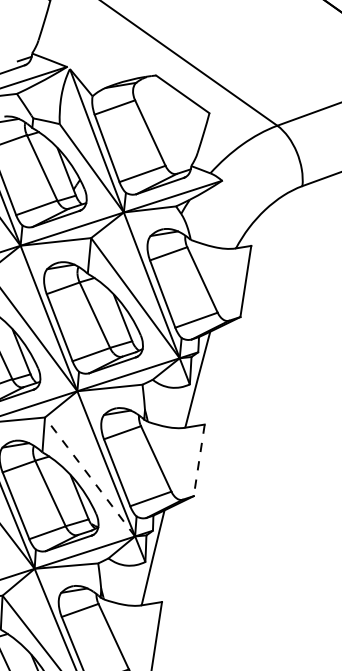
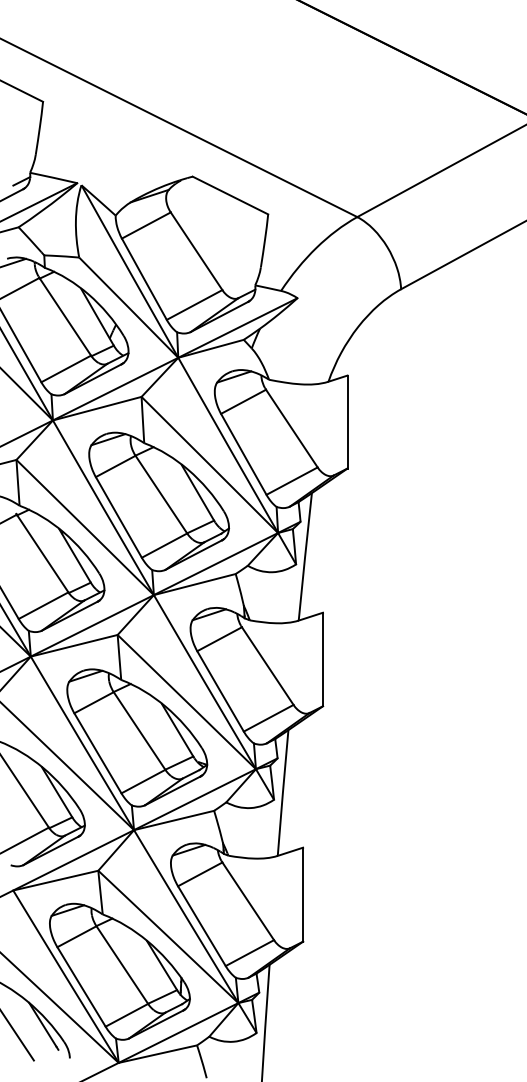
line: (198, 460) -> (322, 659), dashed -> solid
arc: (89, 477) -> (186, 702), dashed -> solid

